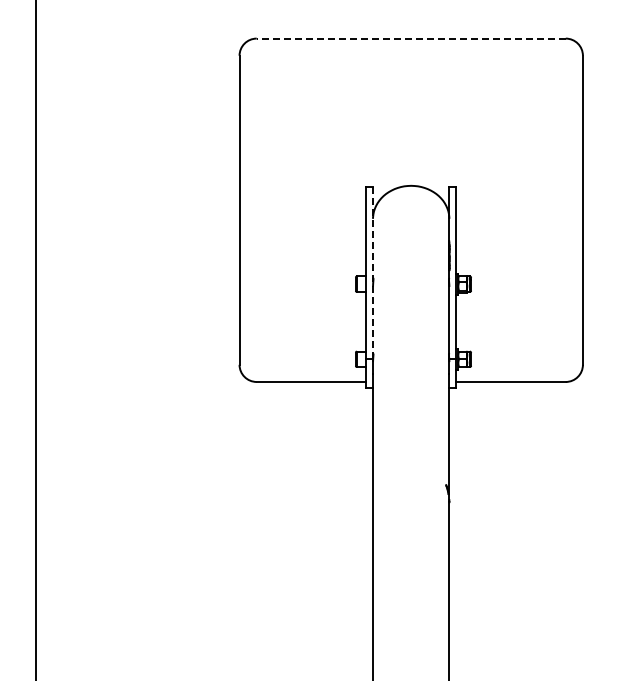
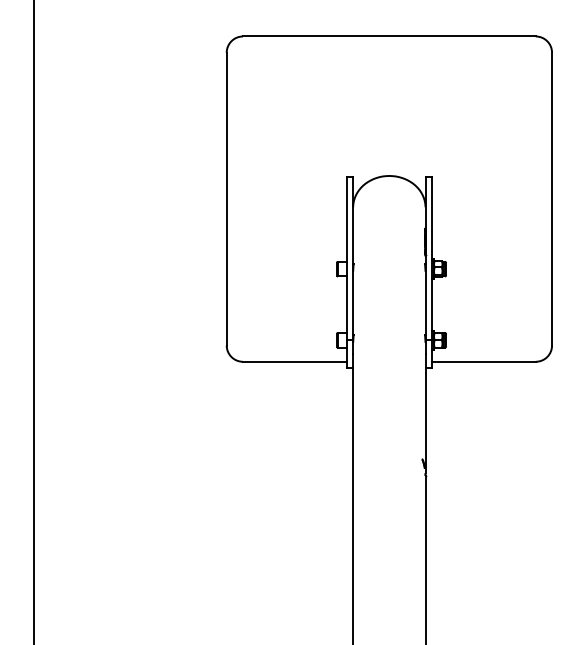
line: (411, 38) -> (389, 36), dashed -> solid
line: (373, 272) -> (353, 258), dashed -> solid

